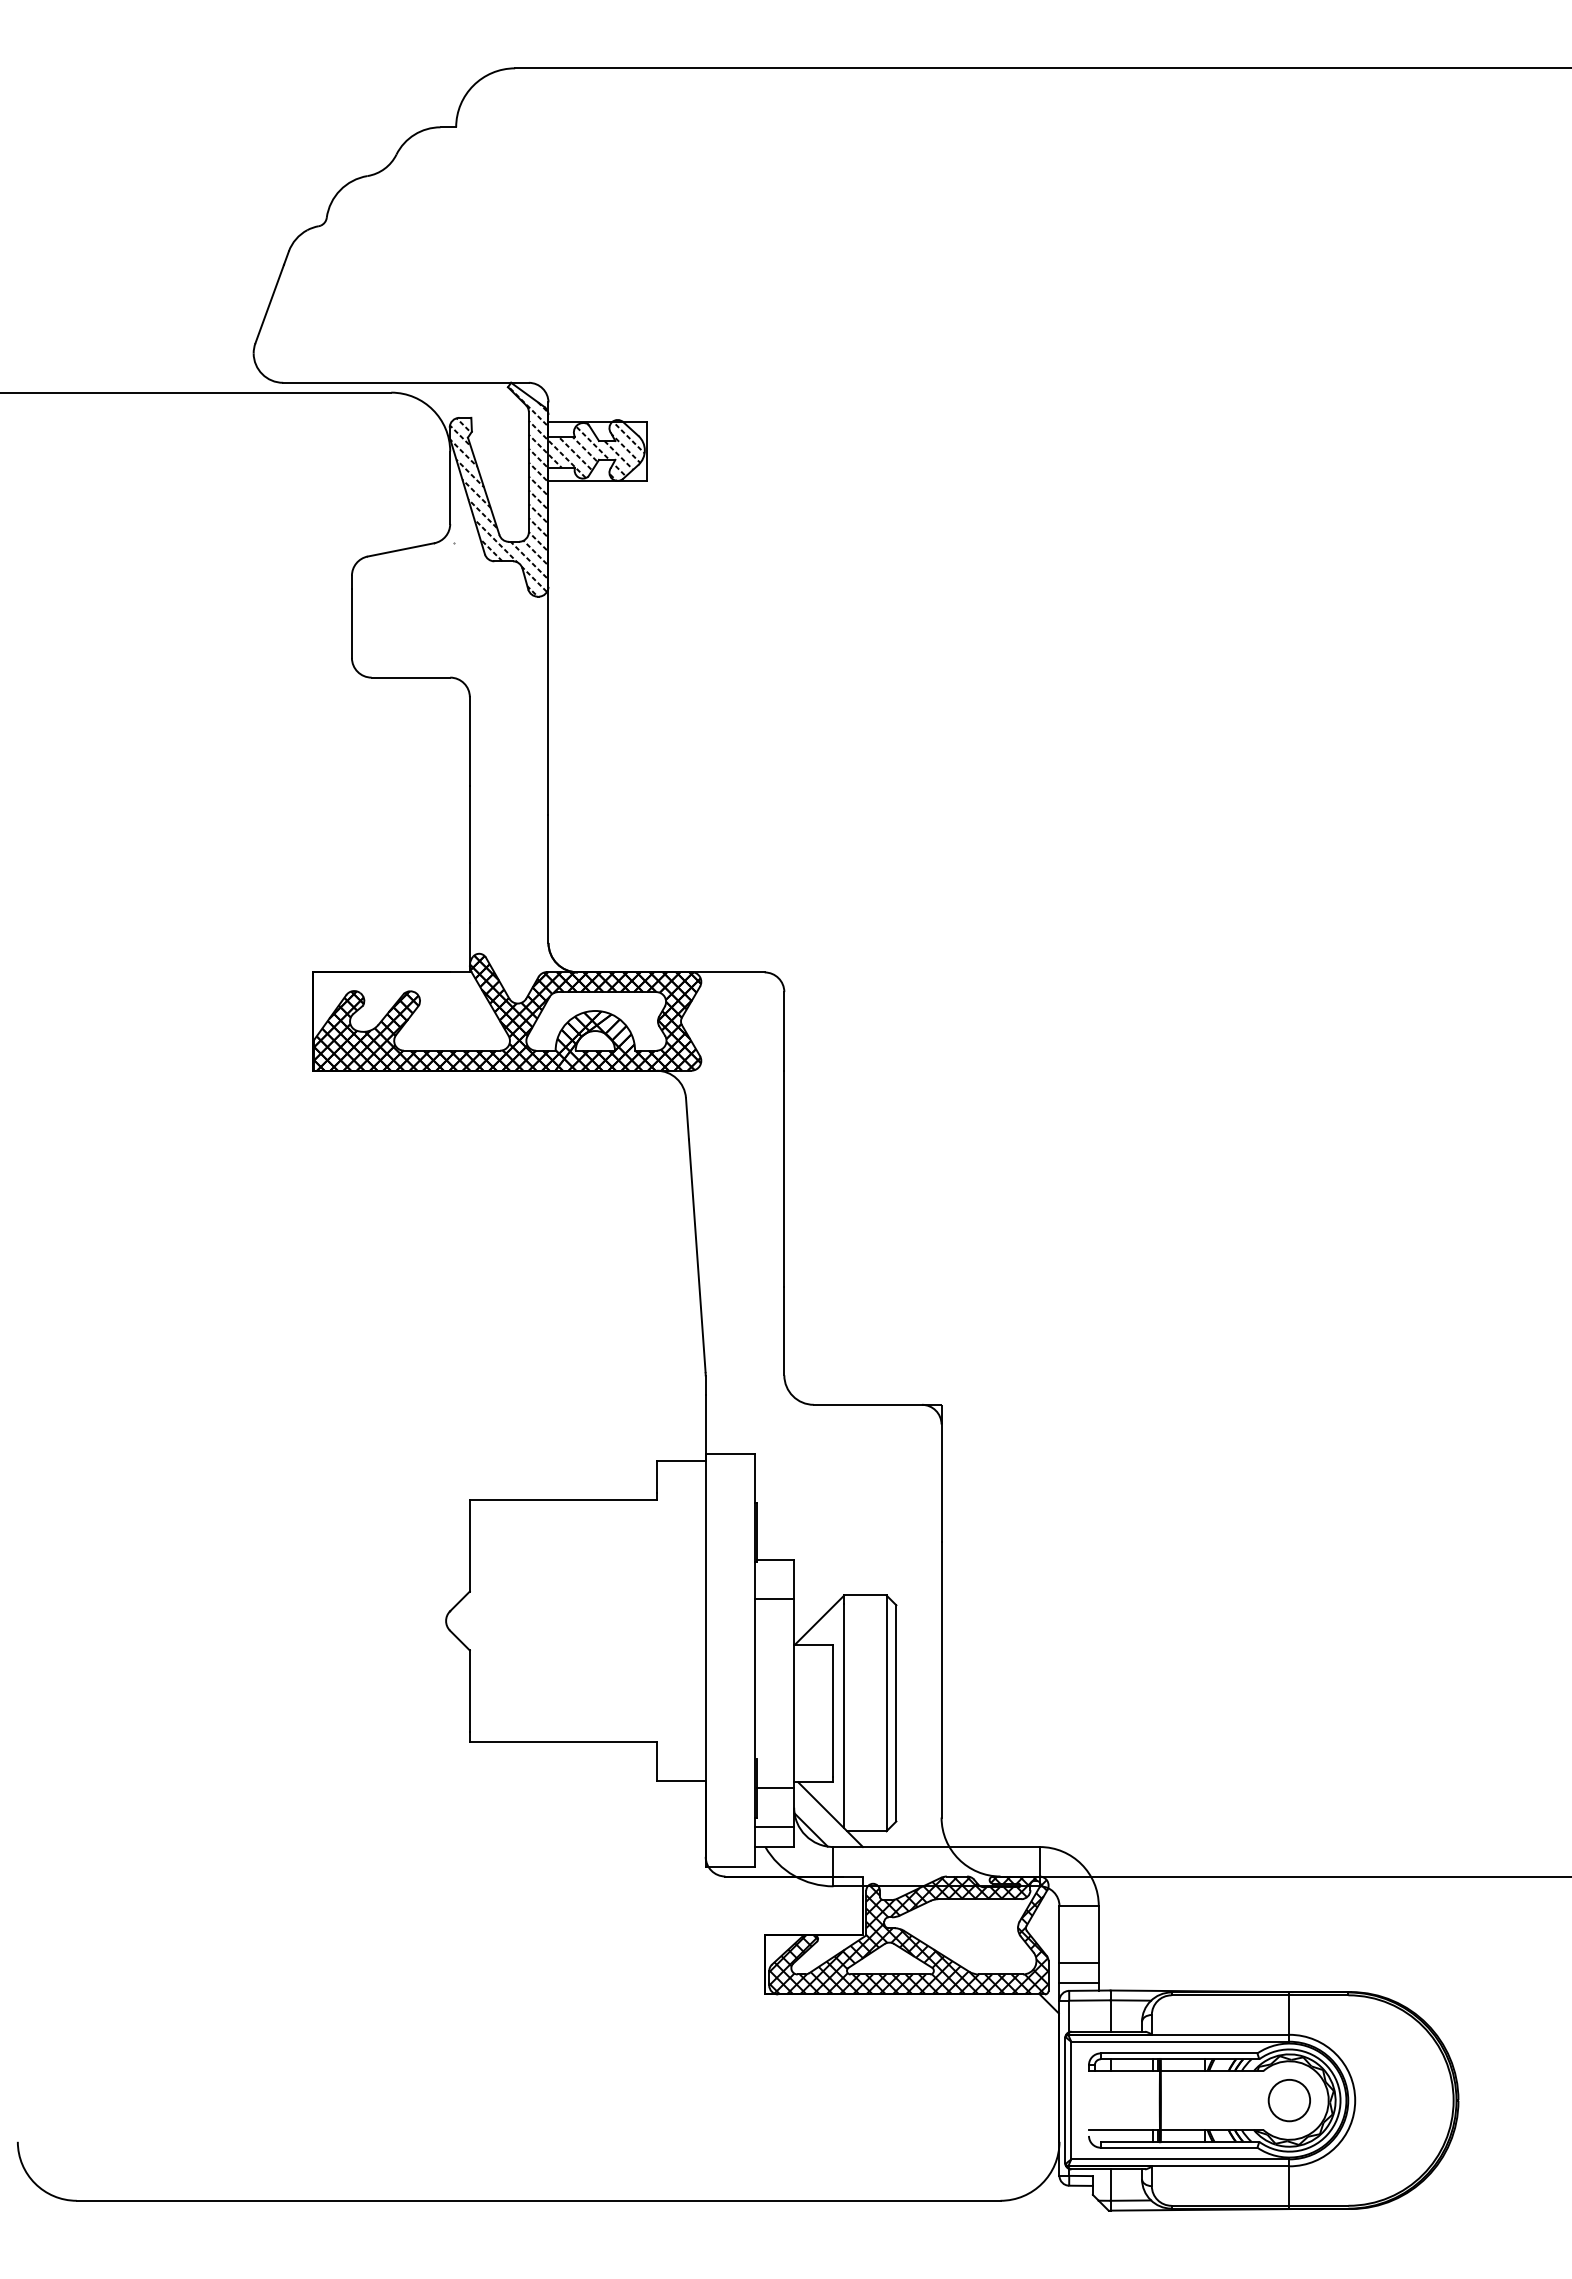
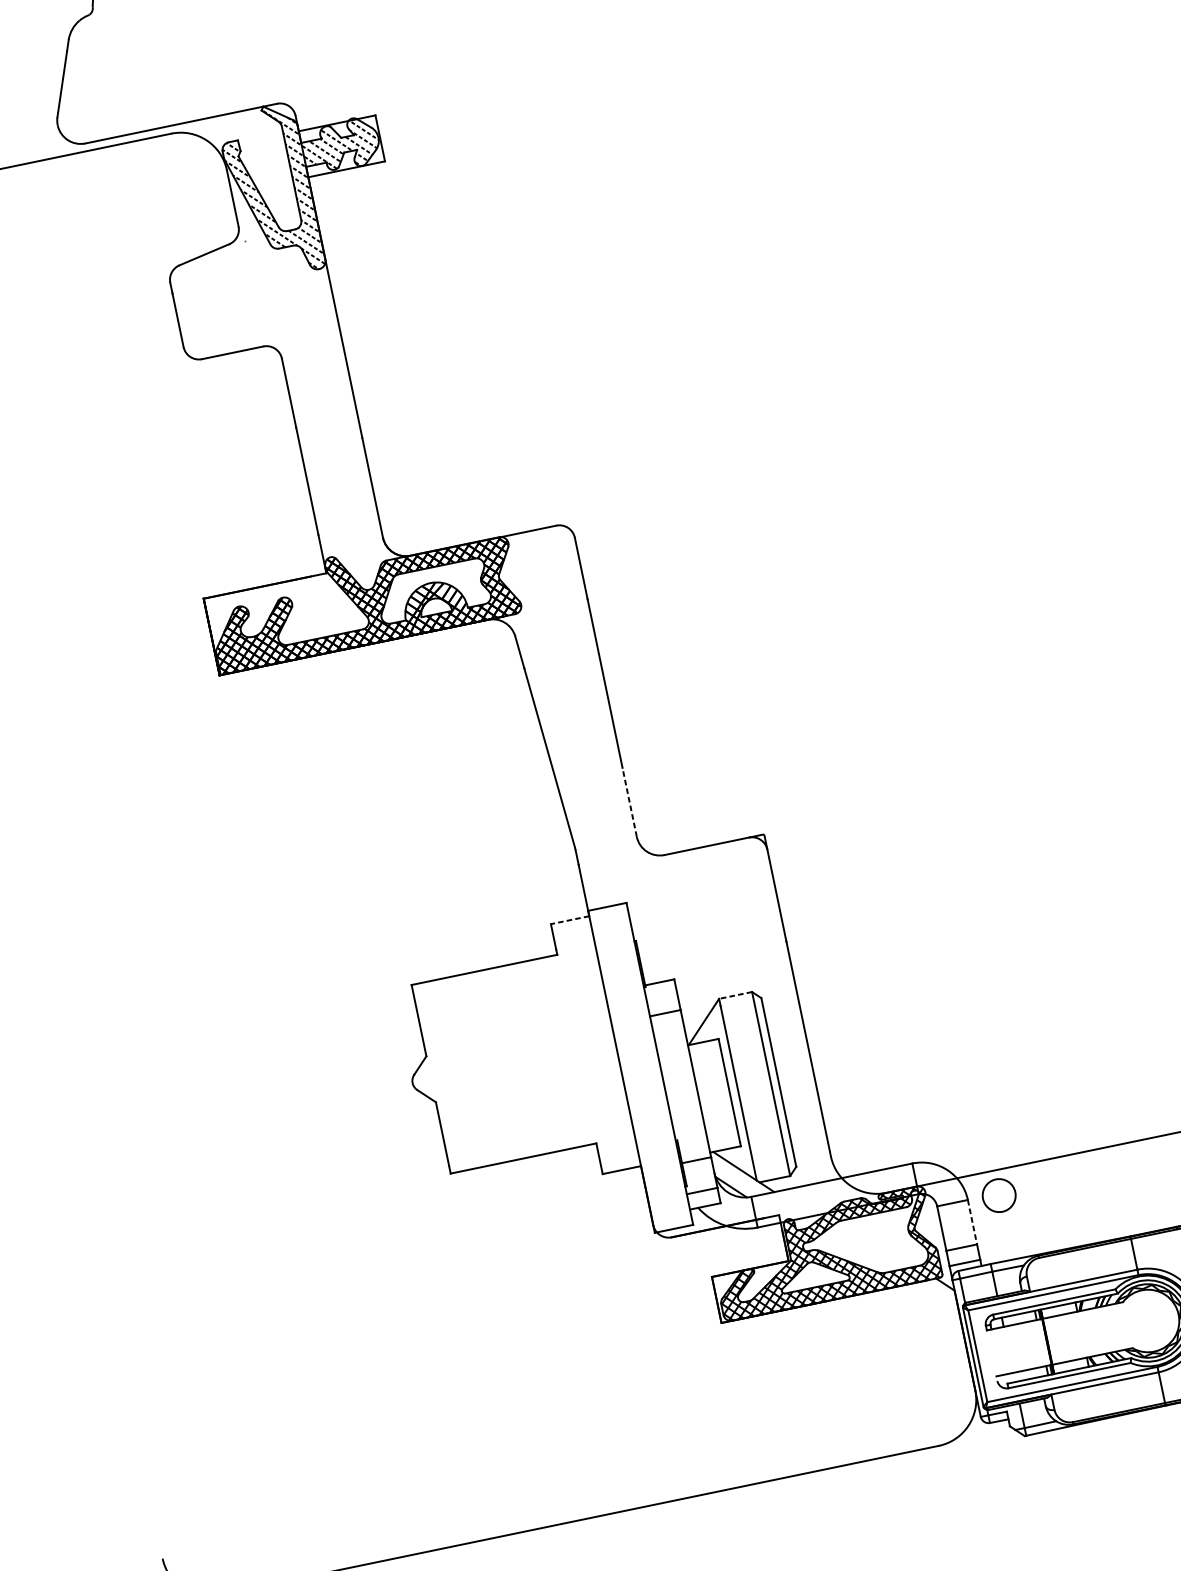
line: (784, 1330) -> (629, 801), solid -> dashed
line: (681, 1460) -> (570, 919), solid -> dashed
line: (864, 1595) -> (734, 995), solid -> dashed
line: (1098, 1934) -> (972, 1222), solid -> dashed
circle: (1288, 2100) -> (998, 1195), moved

